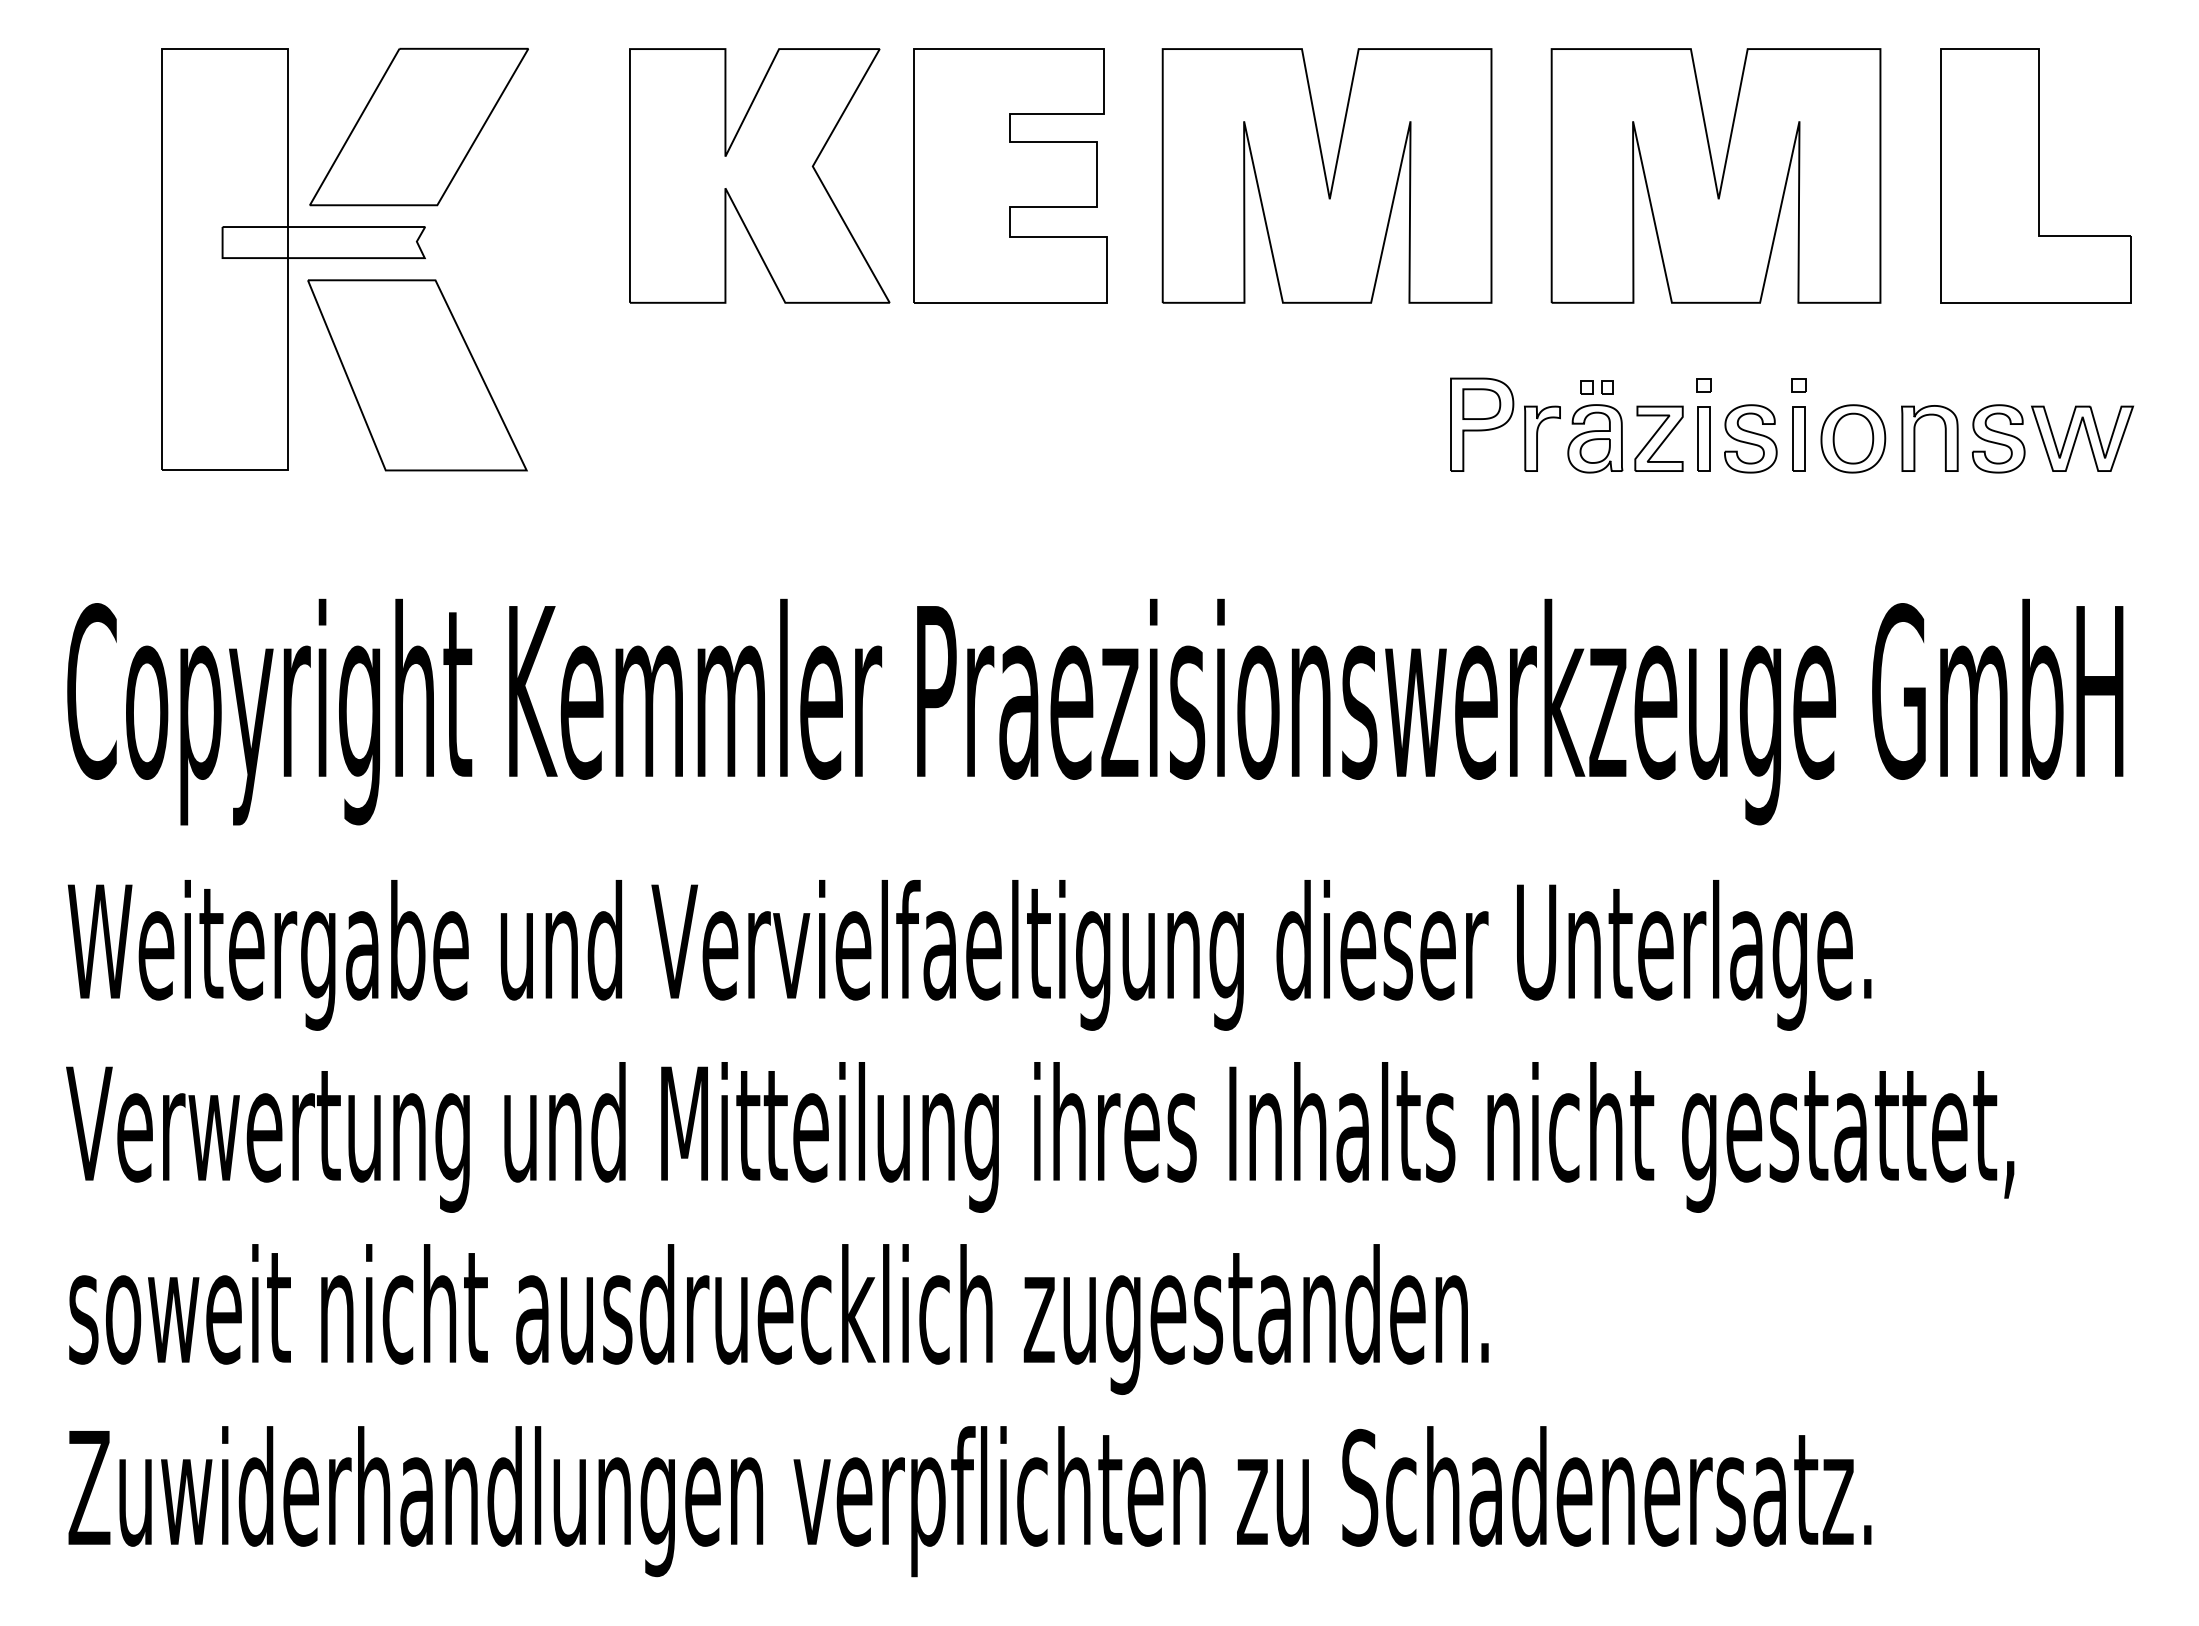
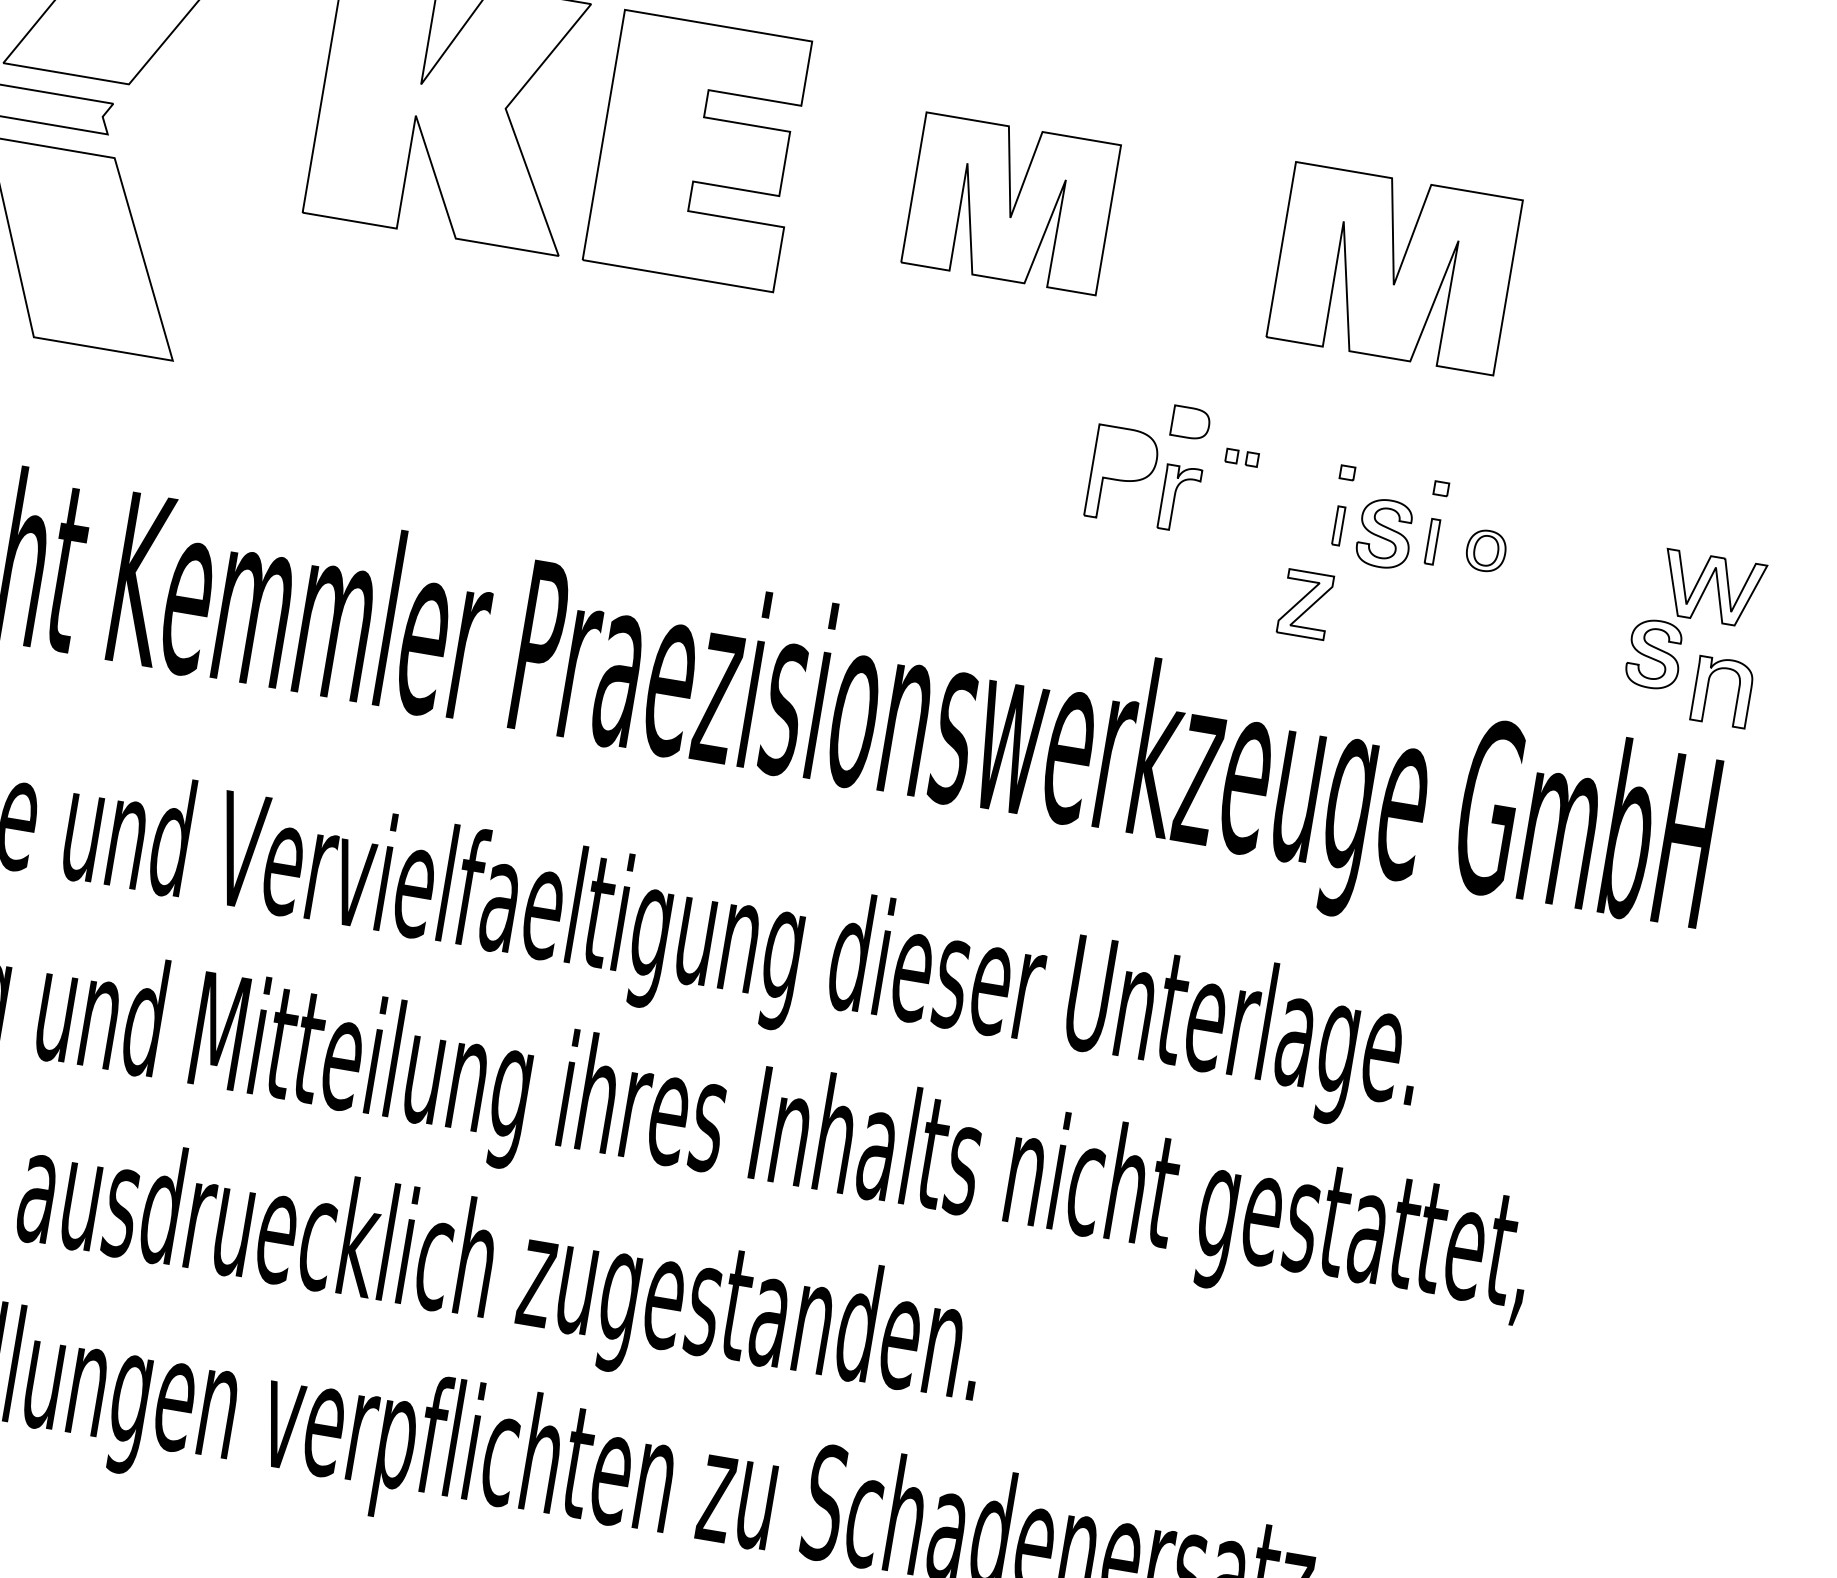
part: (1326, 175) -> (1010, 203), size x0.6
part: (1715, 175) -> (1394, 268), size x0.7
part: (2035, 175) -> (1709, 321), removed
part: (1481, 403) -> (1190, 422), moved
part: (1595, 438) -> (1232, 507), removed
part: (1658, 438) -> (1304, 604), moved
part: (1703, 438) -> (1338, 525), size x0.6
part: (1798, 438) -> (1432, 541), size x0.7
part: (1853, 438) -> (1486, 550), size x0.6
part: (1915, 438) -> (1708, 689), moved
part: (1998, 438) -> (1654, 654), moved

